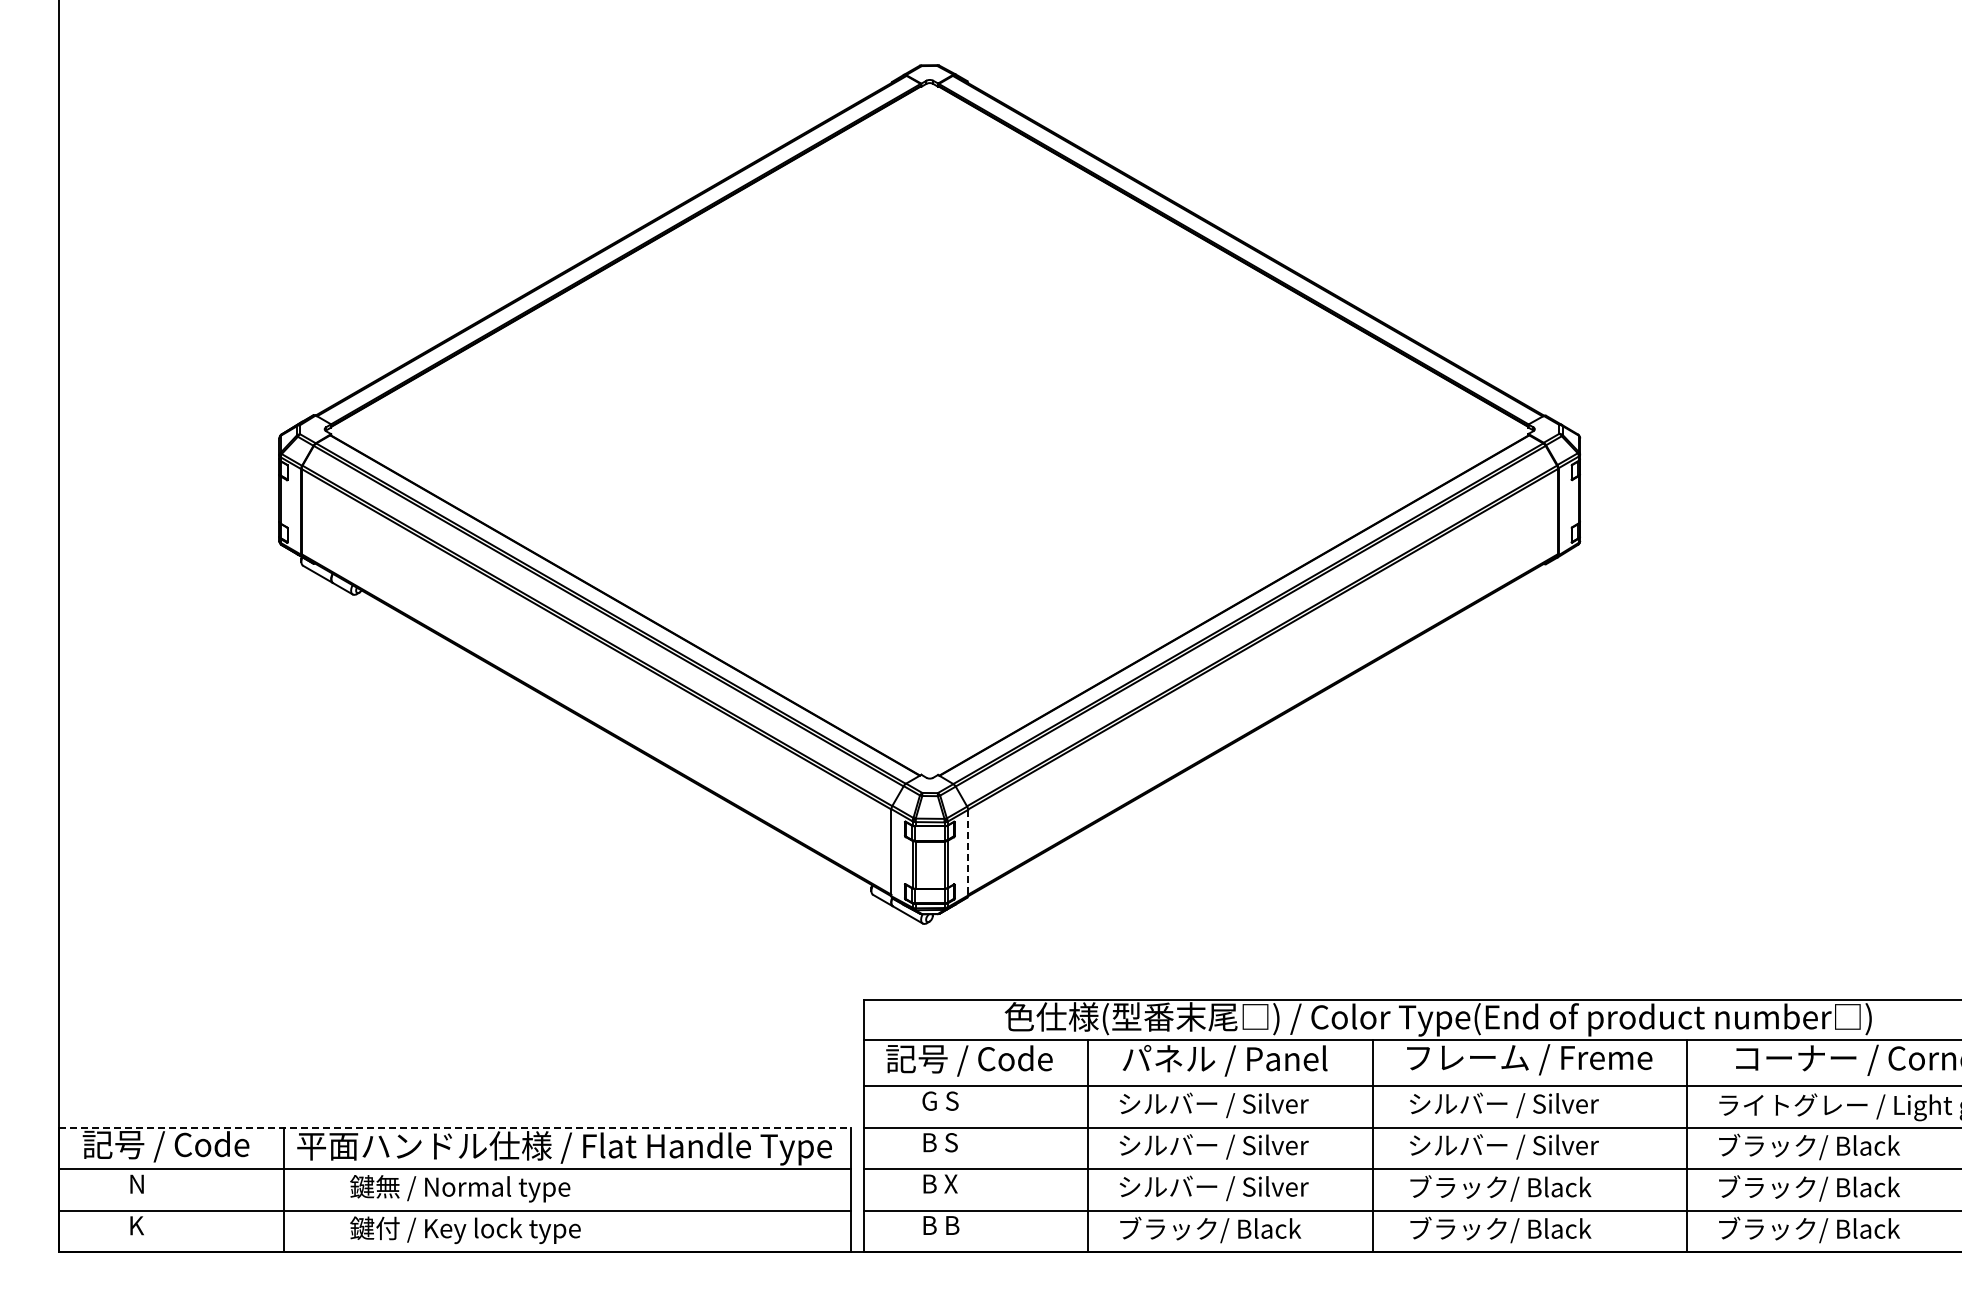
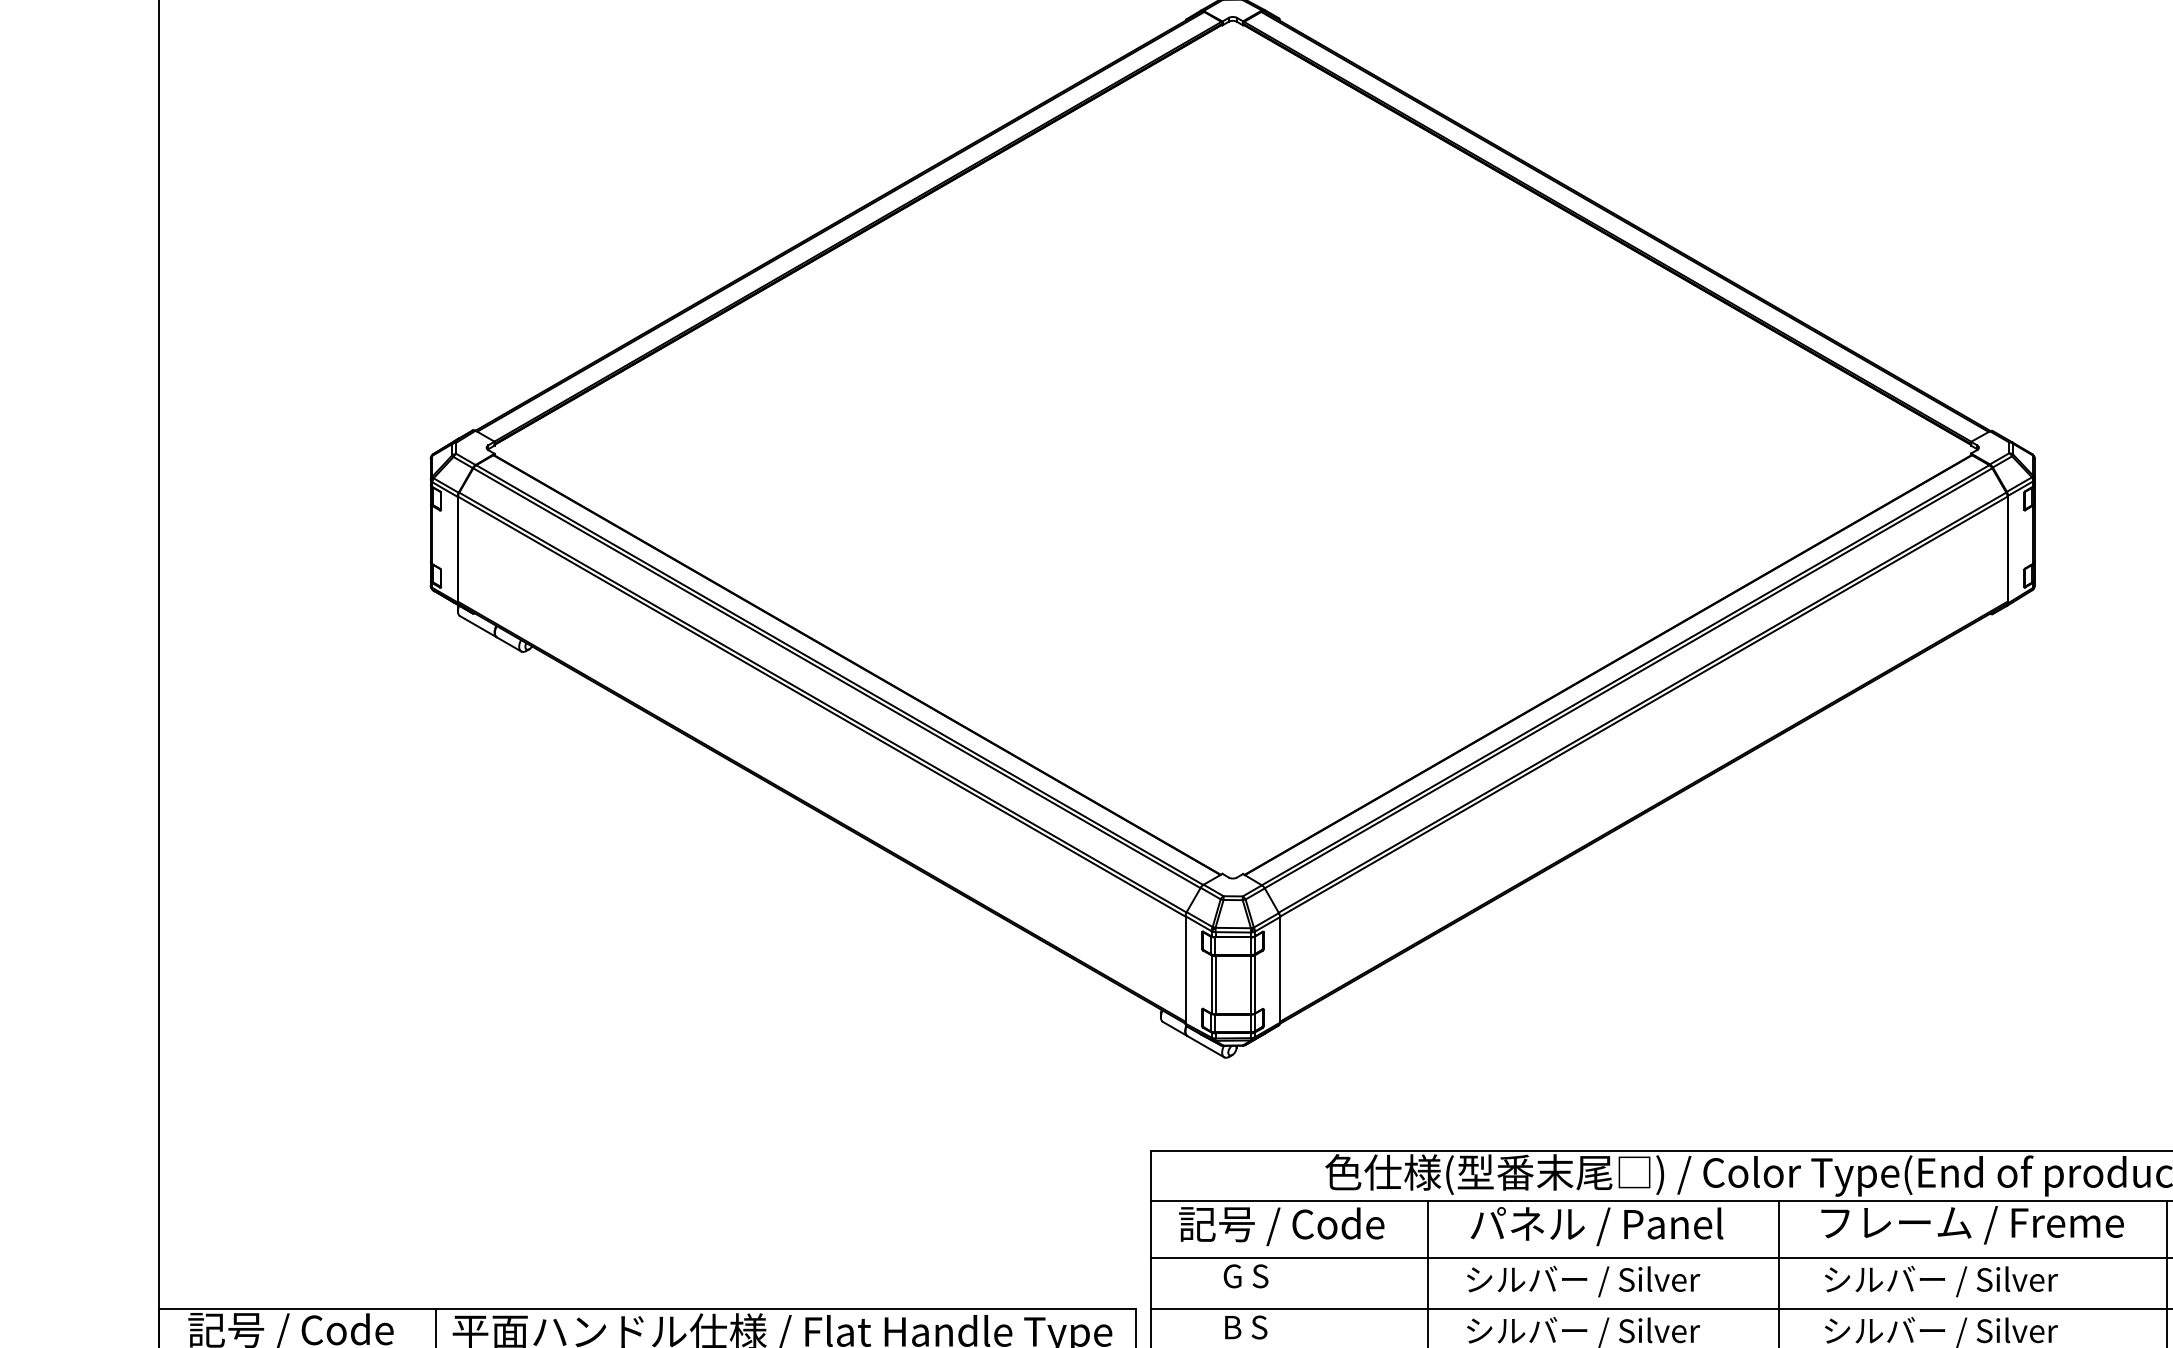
line: (968, 852) -> (1280, 969), dashed -> solid
line: (455, 1127) -> (647, 1308), dashed -> solid

